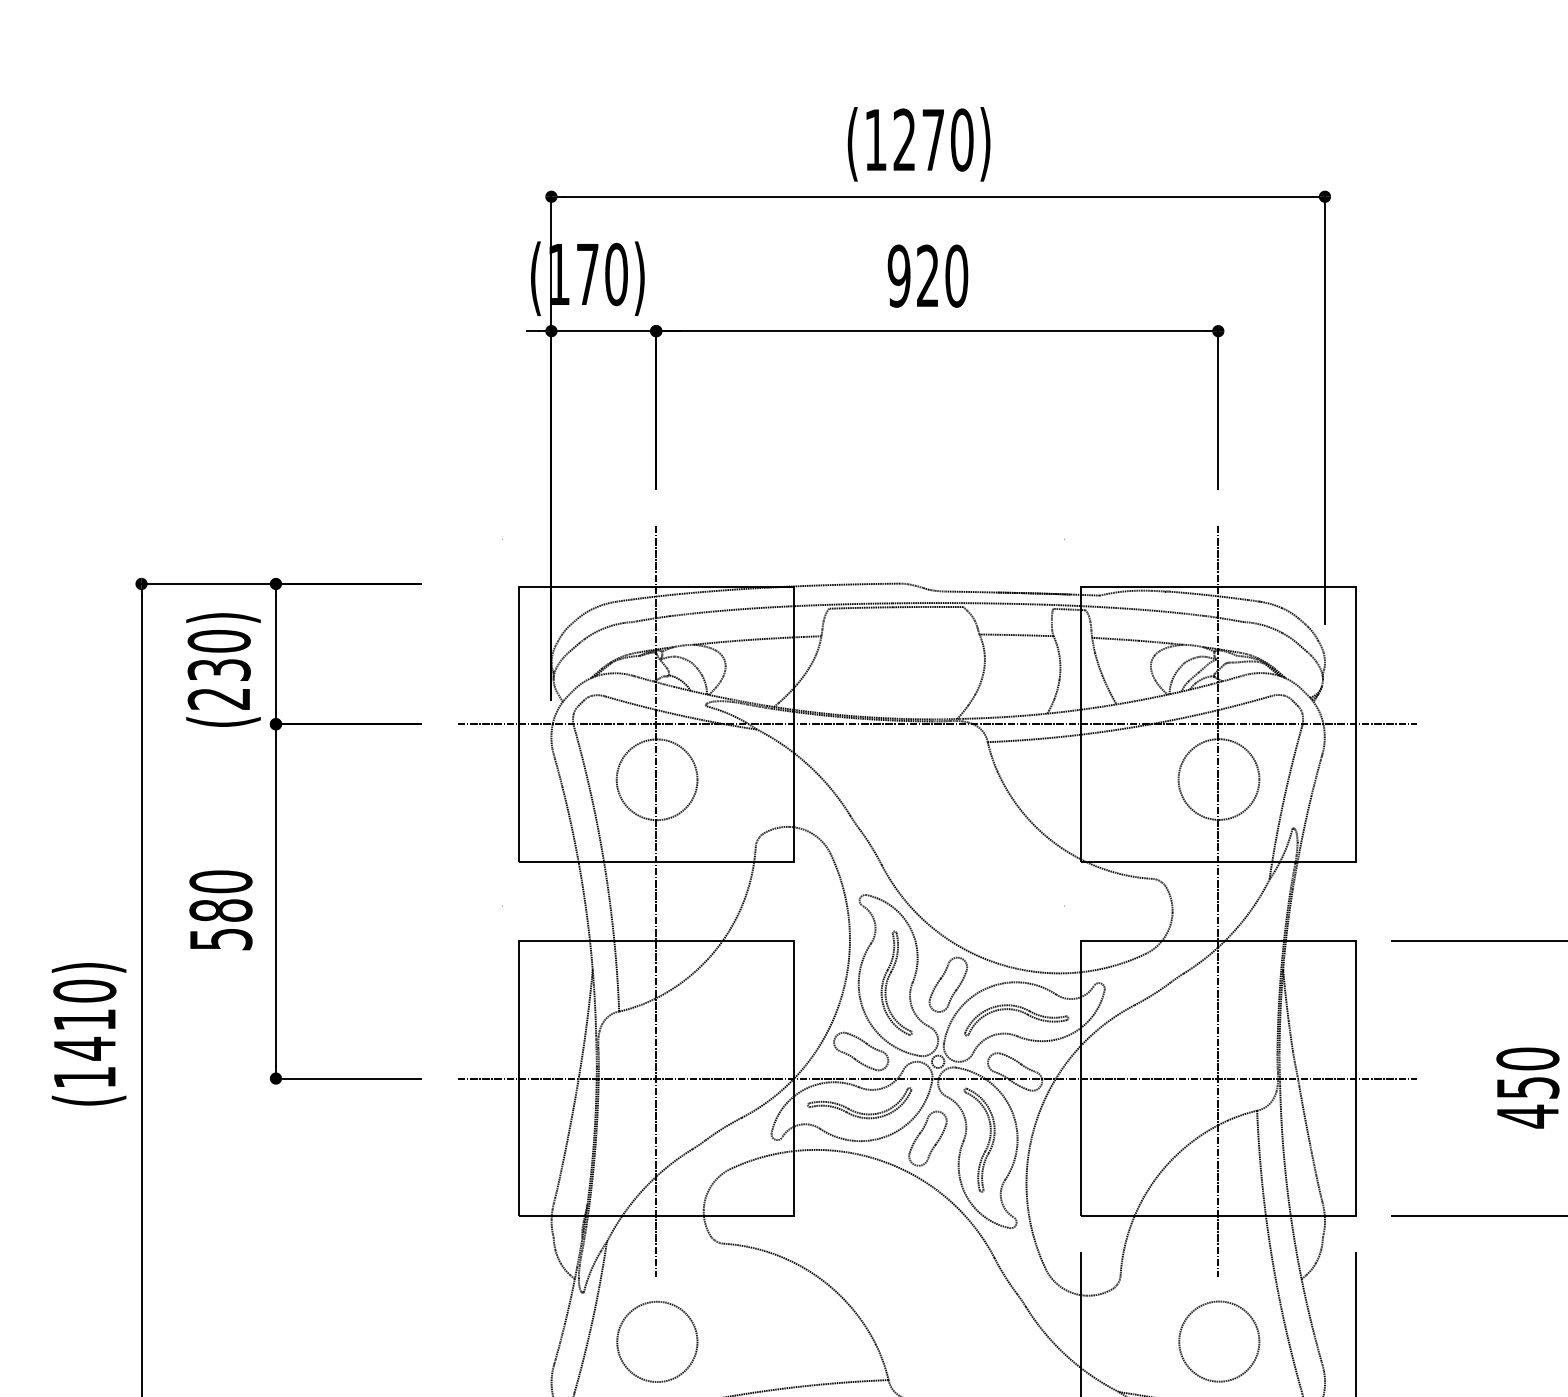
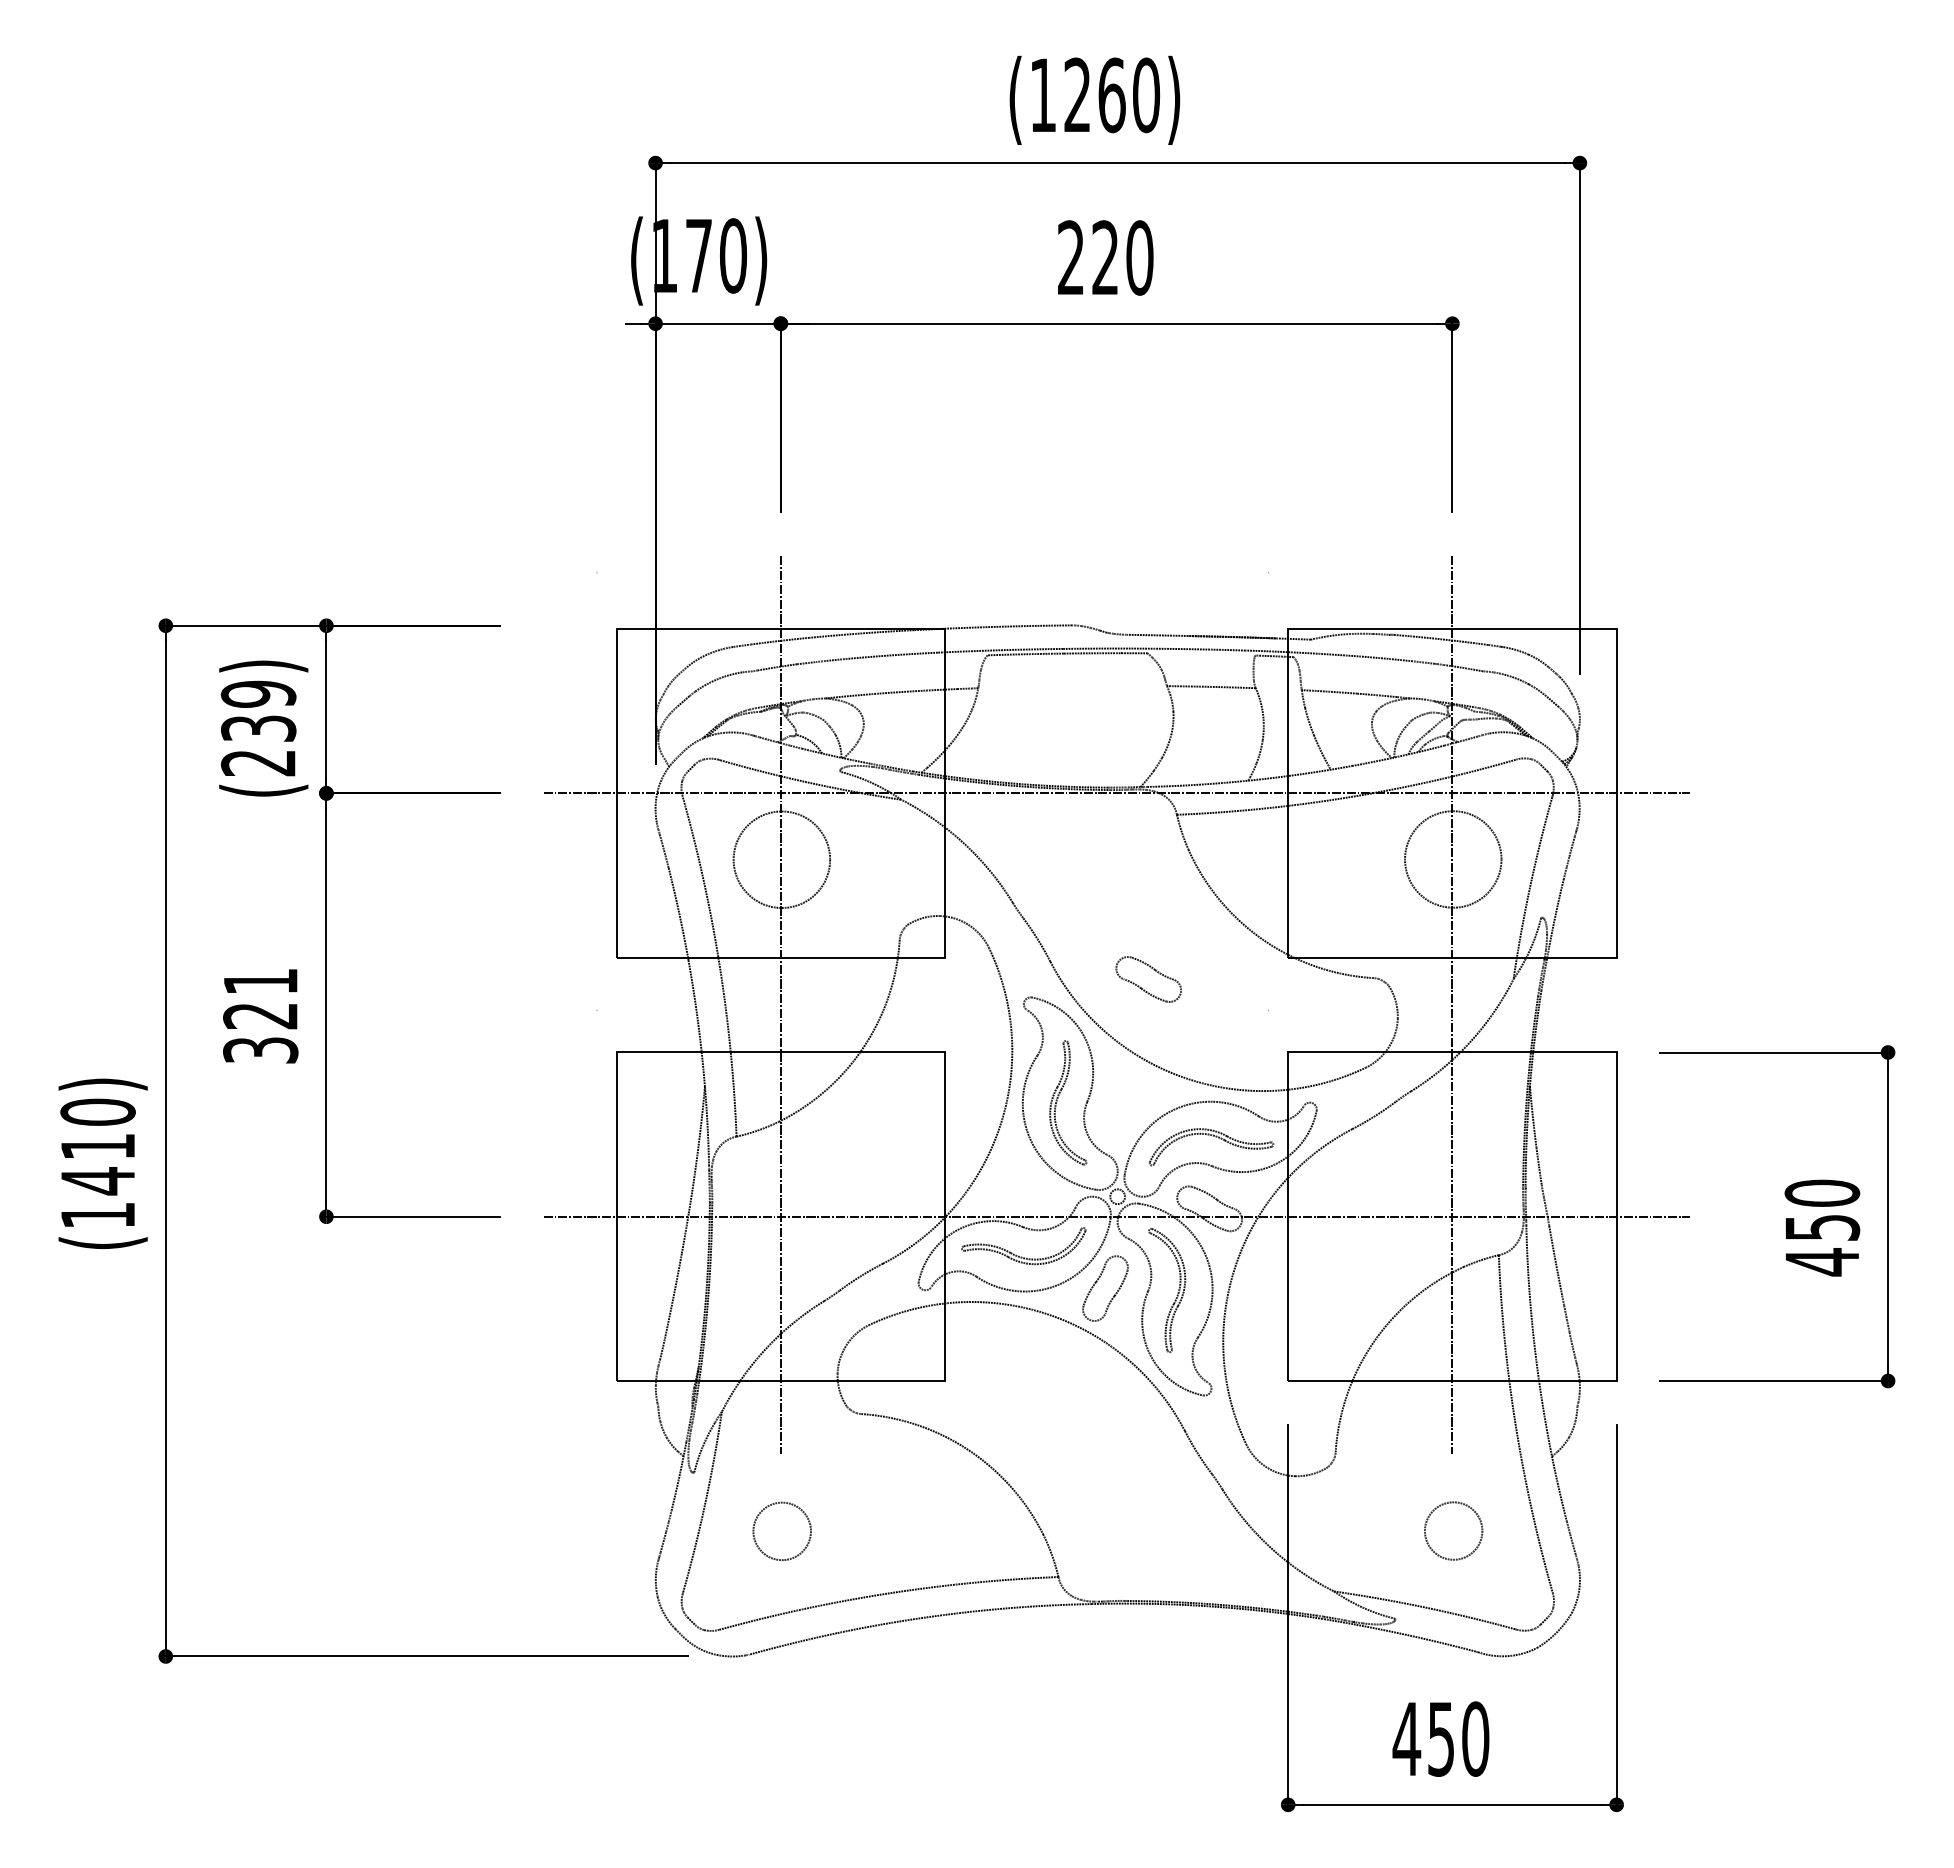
text: (932, 140) -> (1111, 95), (1270) -> (1260)
text: (898, 275) -> (1070, 257), 920 -> 220
text: (219, 640) -> (258, 693), (230) -> (239)
text: (220, 910) -> (260, 1015), 580 -> 321
part: (948, 984) -> (1129, 1104), removed
part: (861, 1051) -> (1148, 979), moved
circle: (657, 1341) -> (782, 1531), size x0.6
circle: (1219, 1341) -> (1453, 1530), size x0.6

